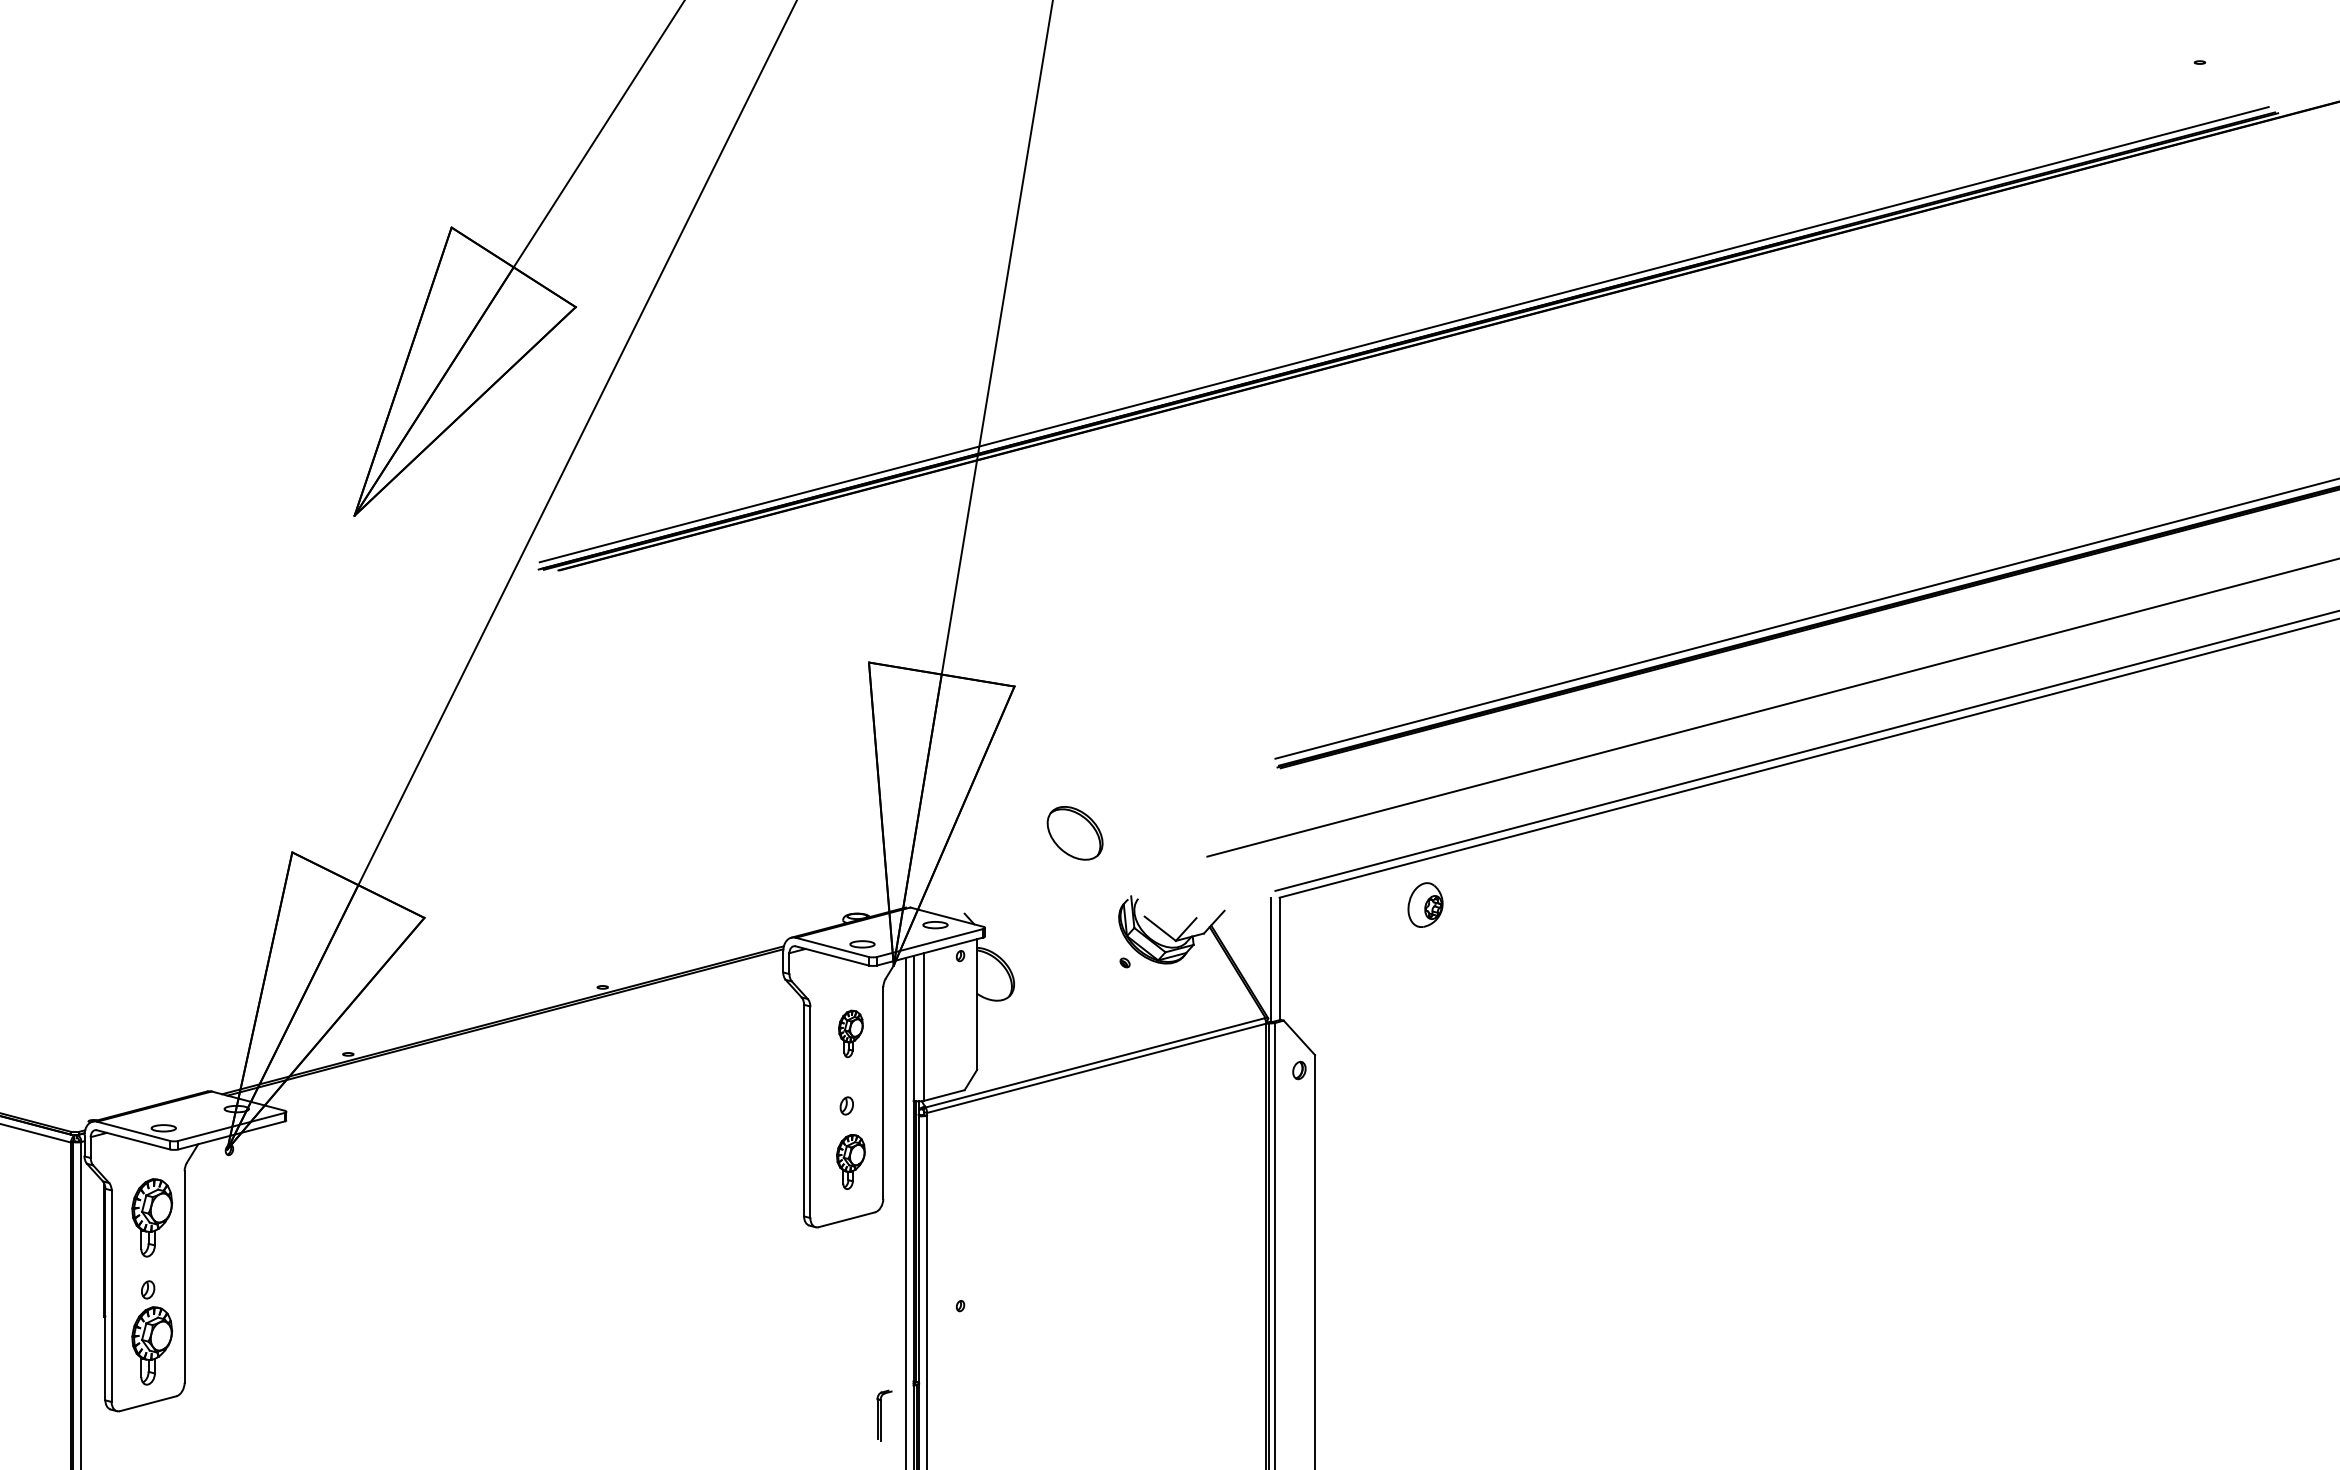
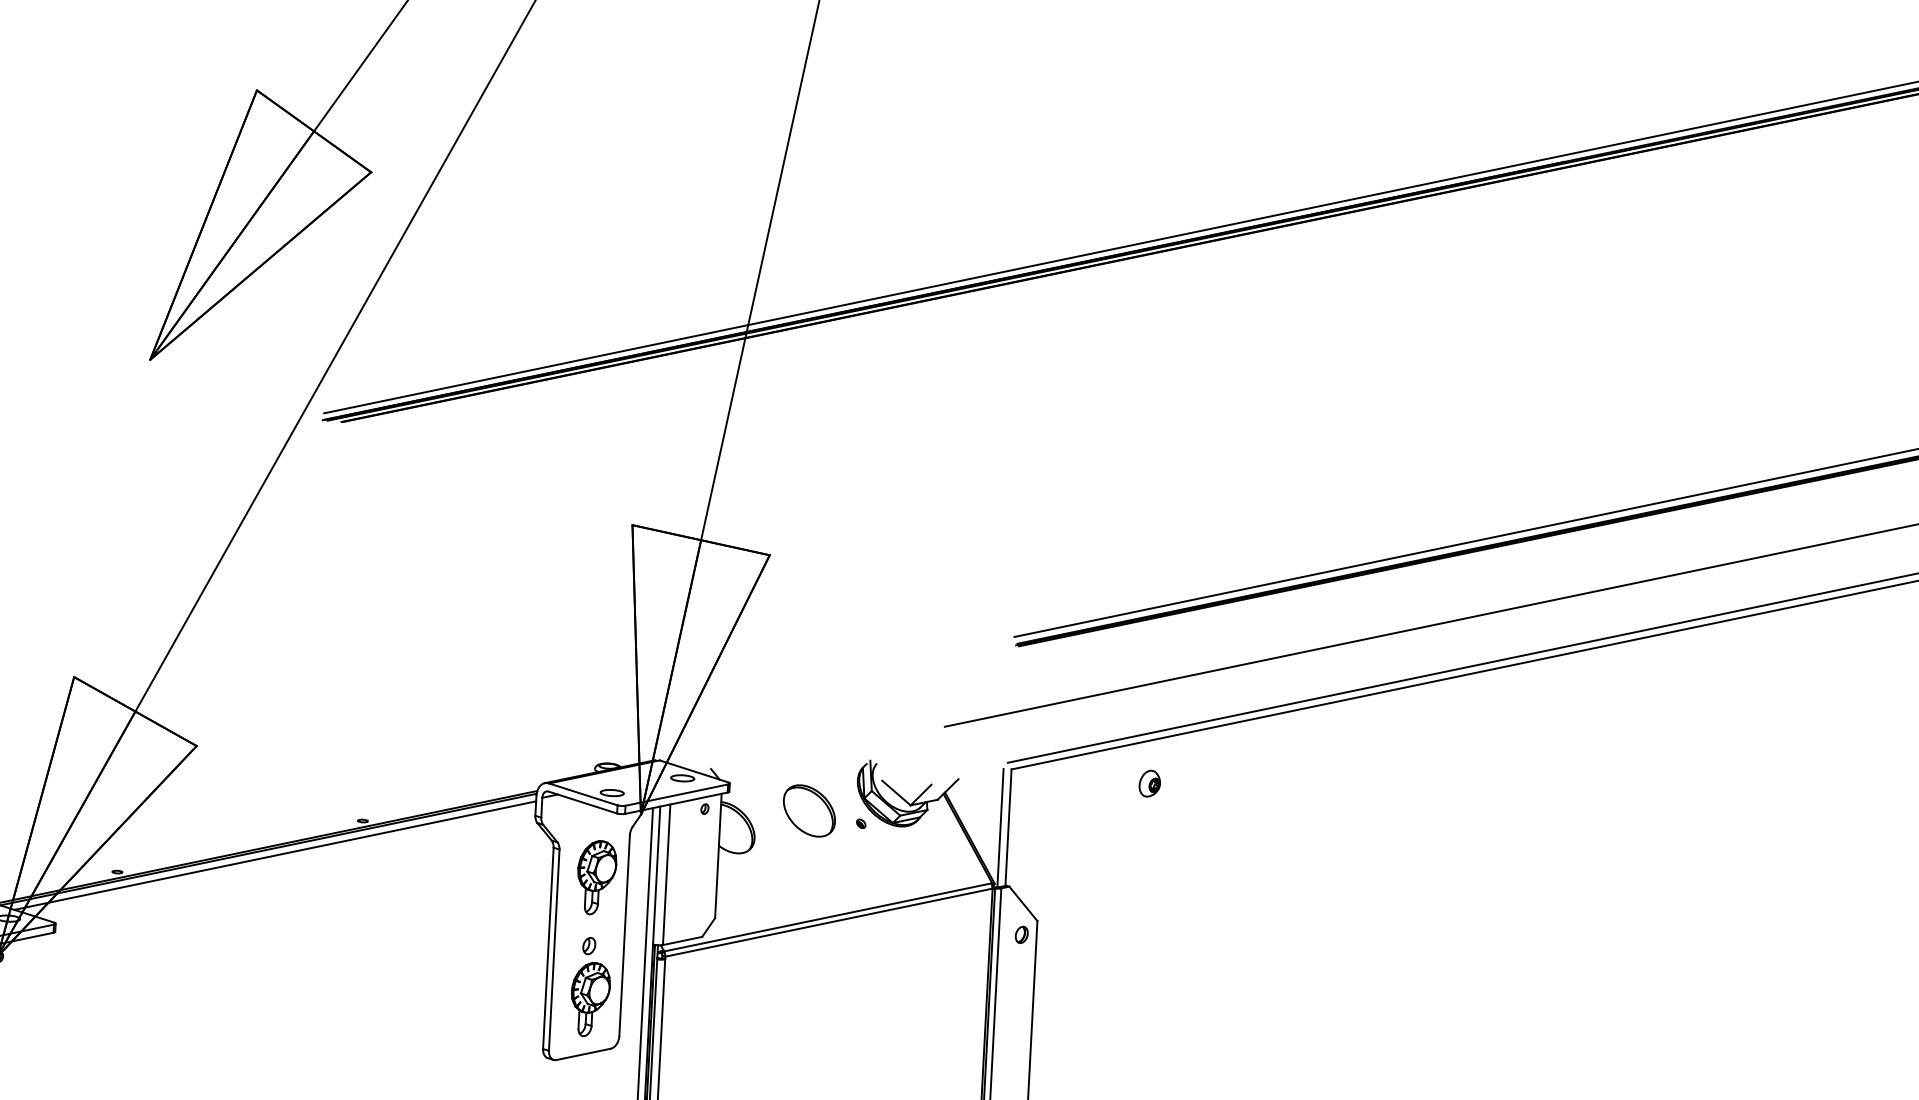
part: (1074, 833) -> (808, 811), moved
part: (1424, 904) -> (1149, 783), size x0.62
line: (512, 1028) -> (274, 855), added
part: (850, 1033) -> (596, 877), size x1.67
part: (850, 1161) -> (589, 999), size x1.43

